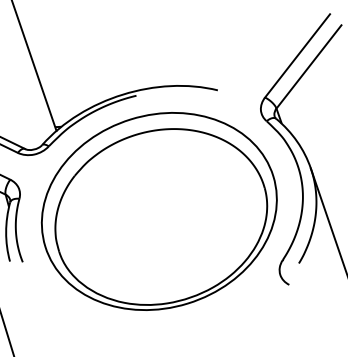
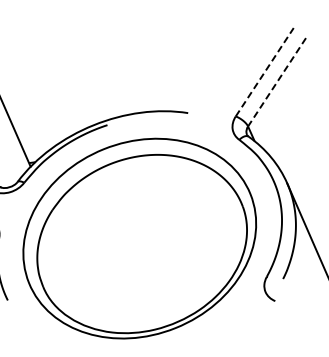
line: (297, 55) -> (264, 71), solid -> dashed
line: (308, 66) -> (276, 81), solid -> dashed

